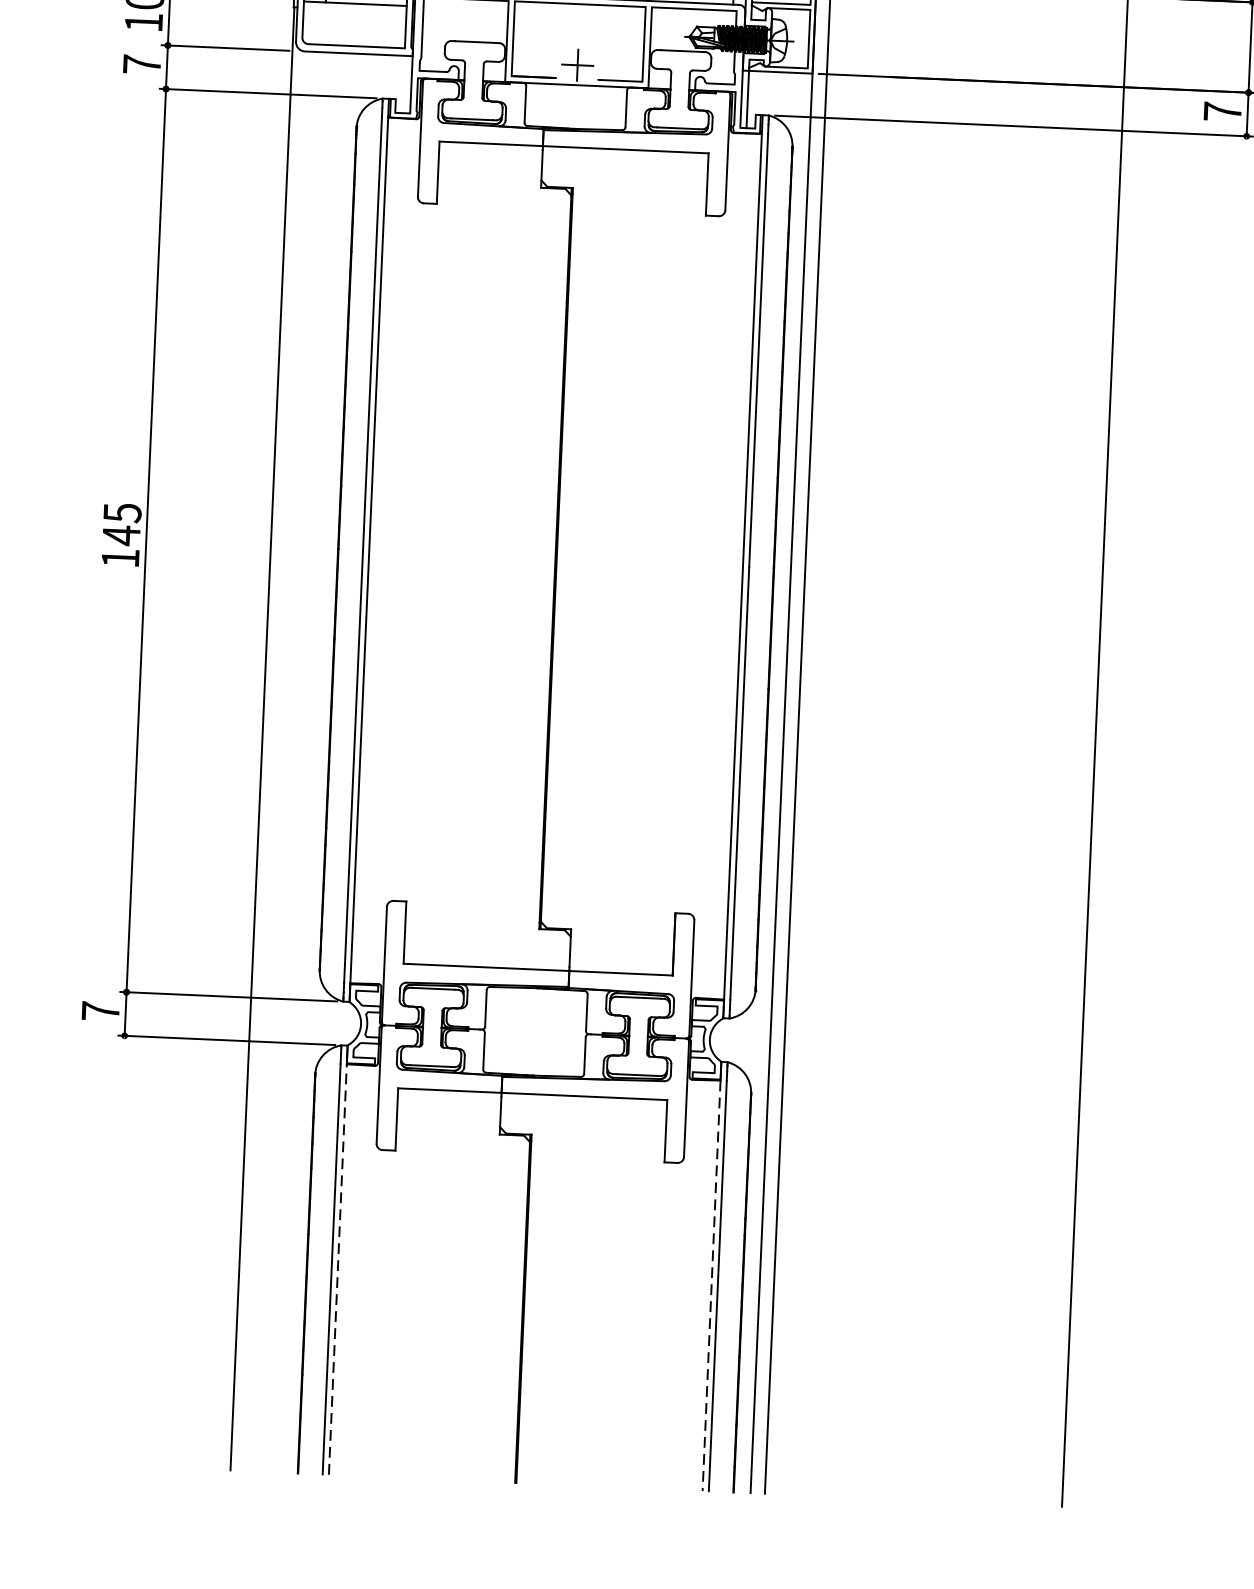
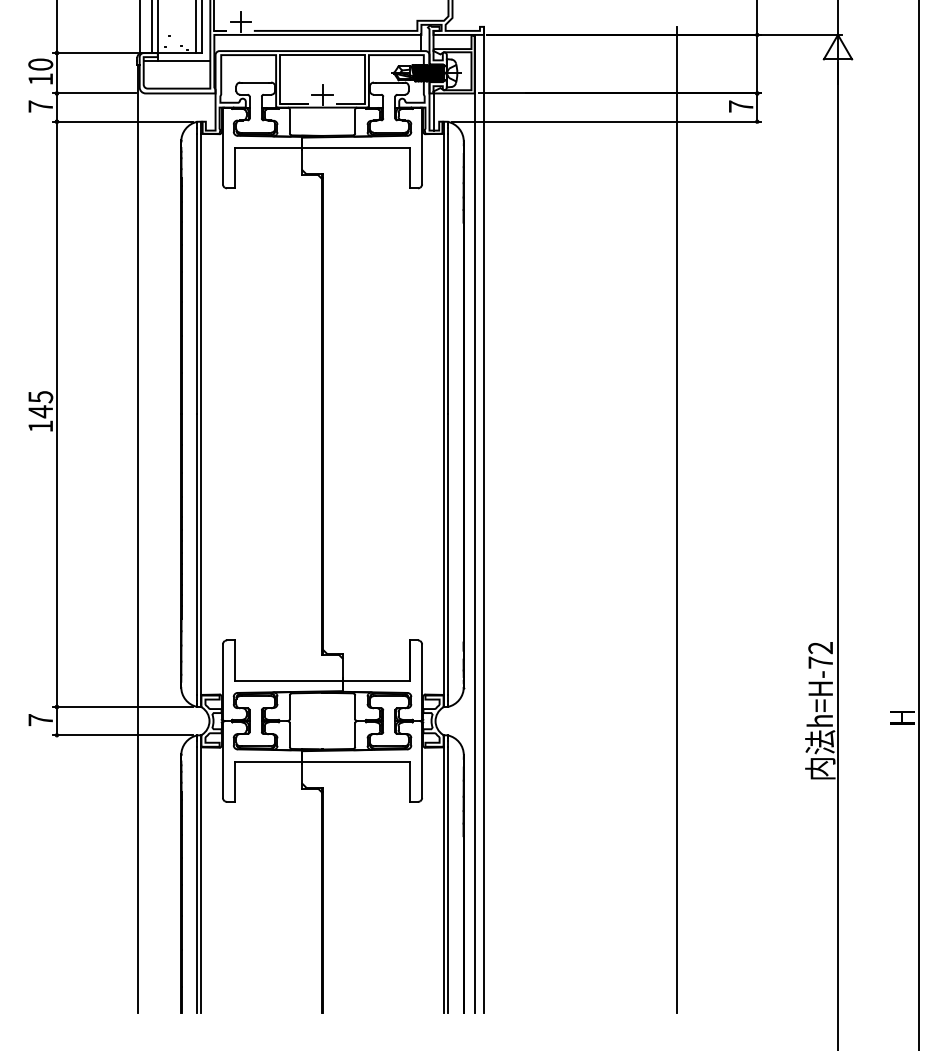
line: (338, 1268) -> (201, 879), dashed -> solid
line: (711, 1285) -> (443, 880), dashed -> solid

